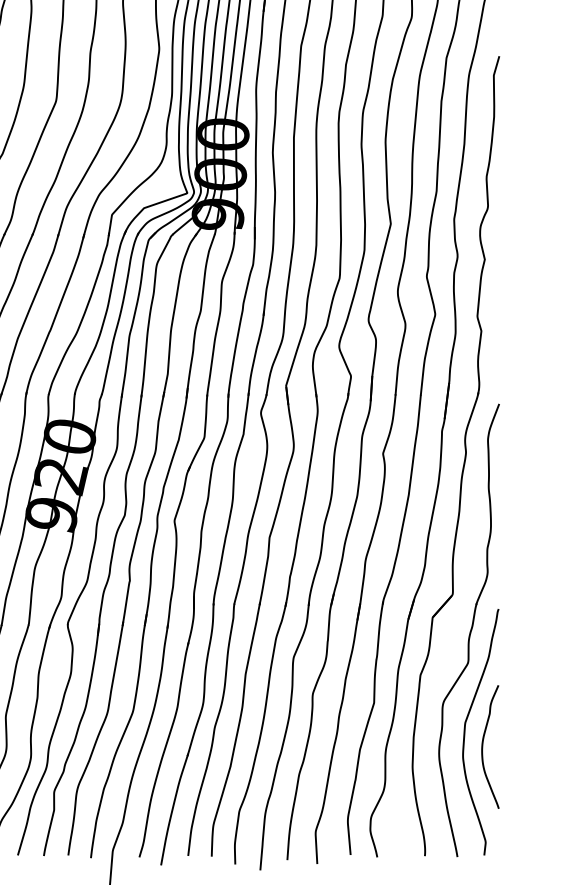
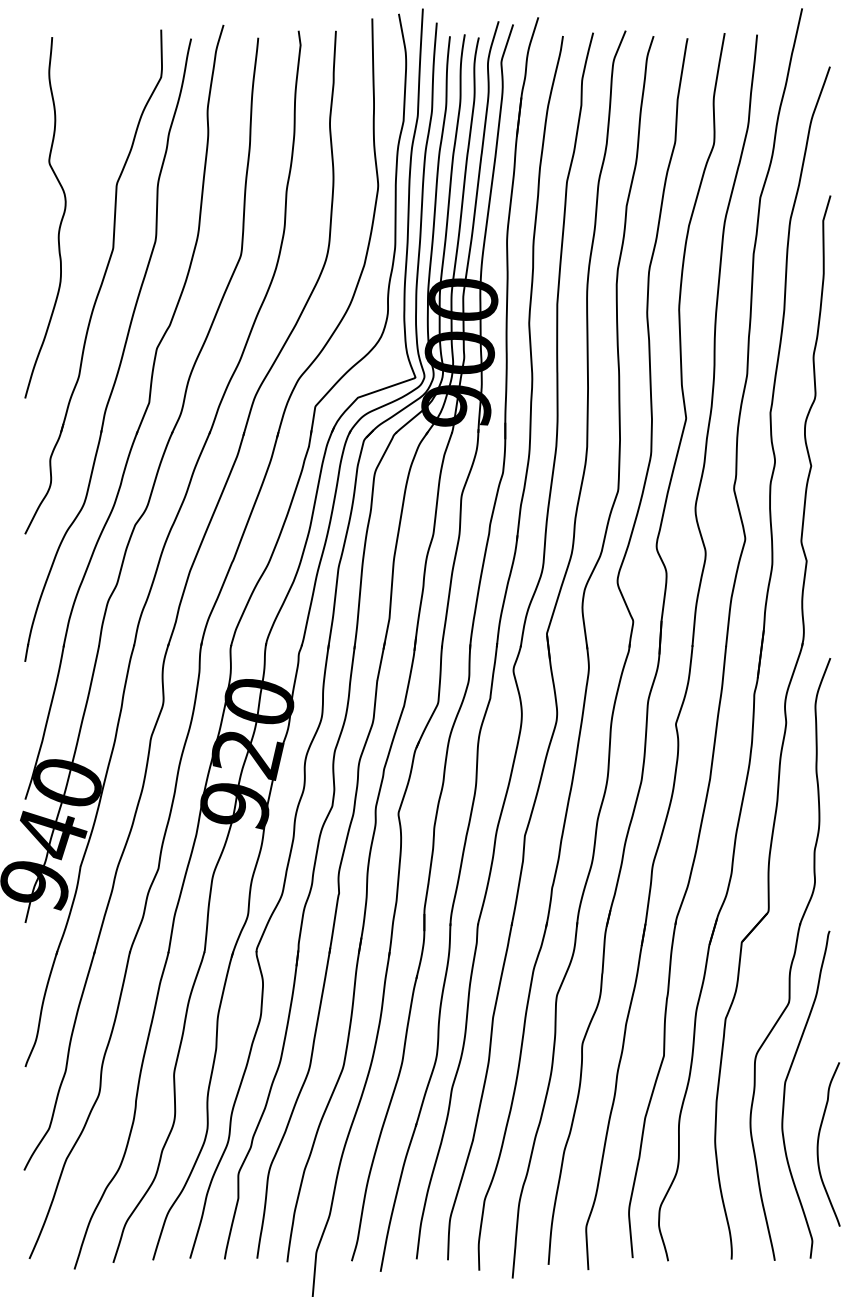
curve: (482, 747) -> (818, 1144), moved

